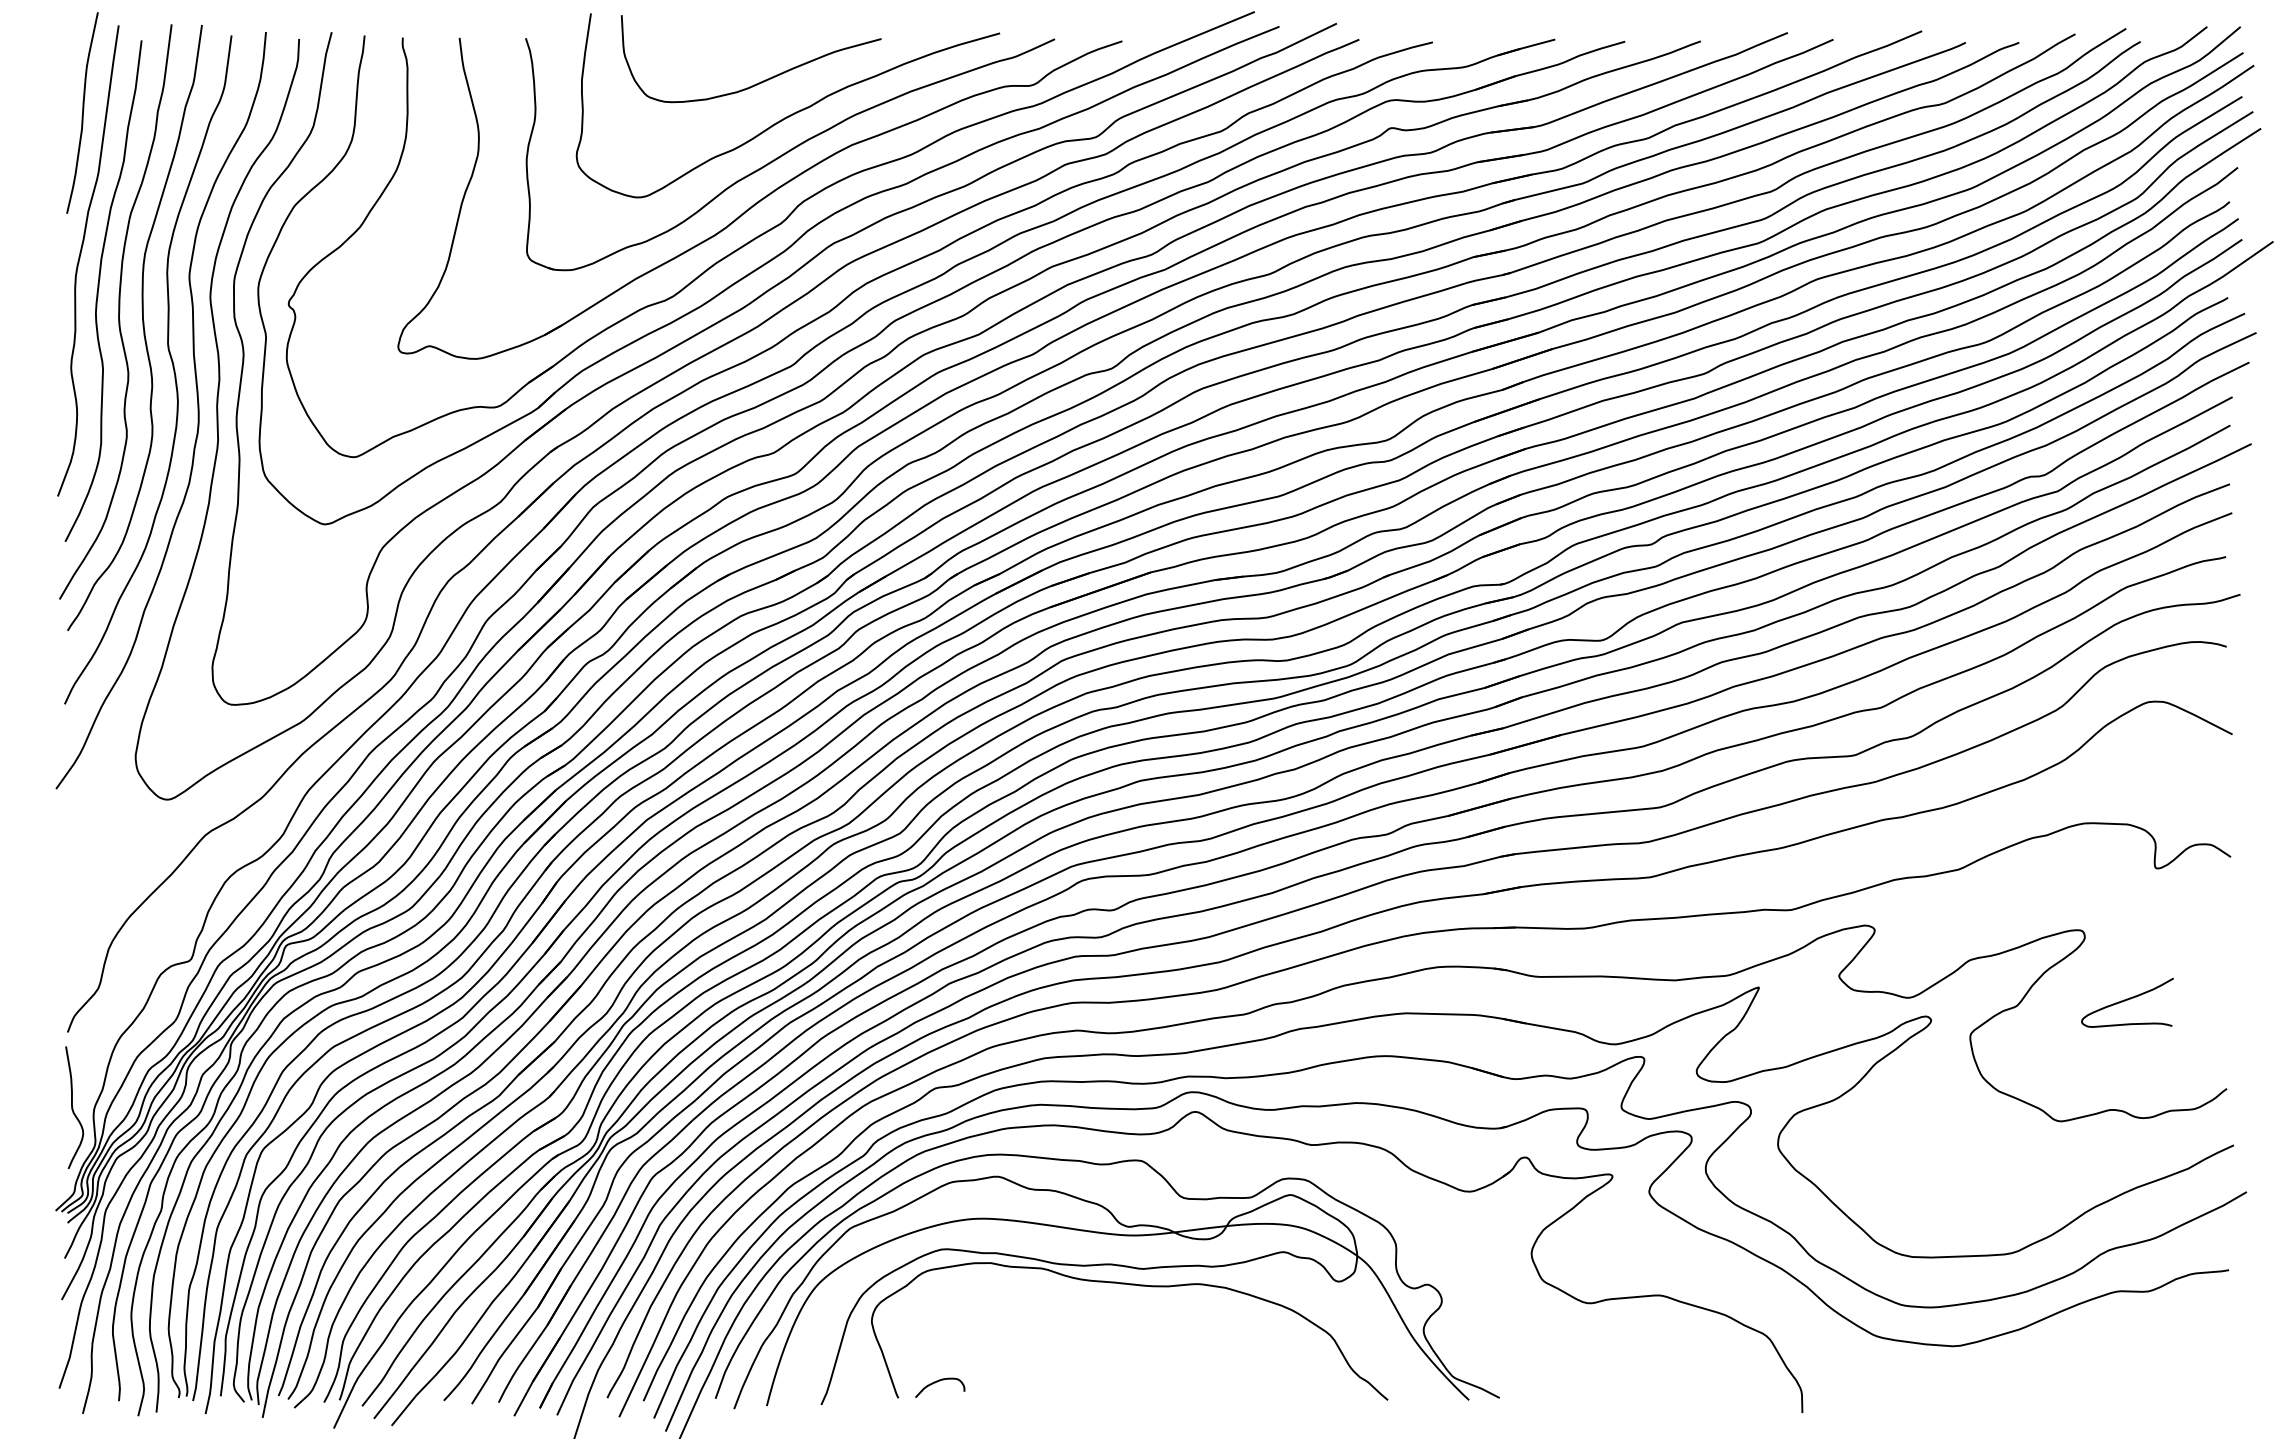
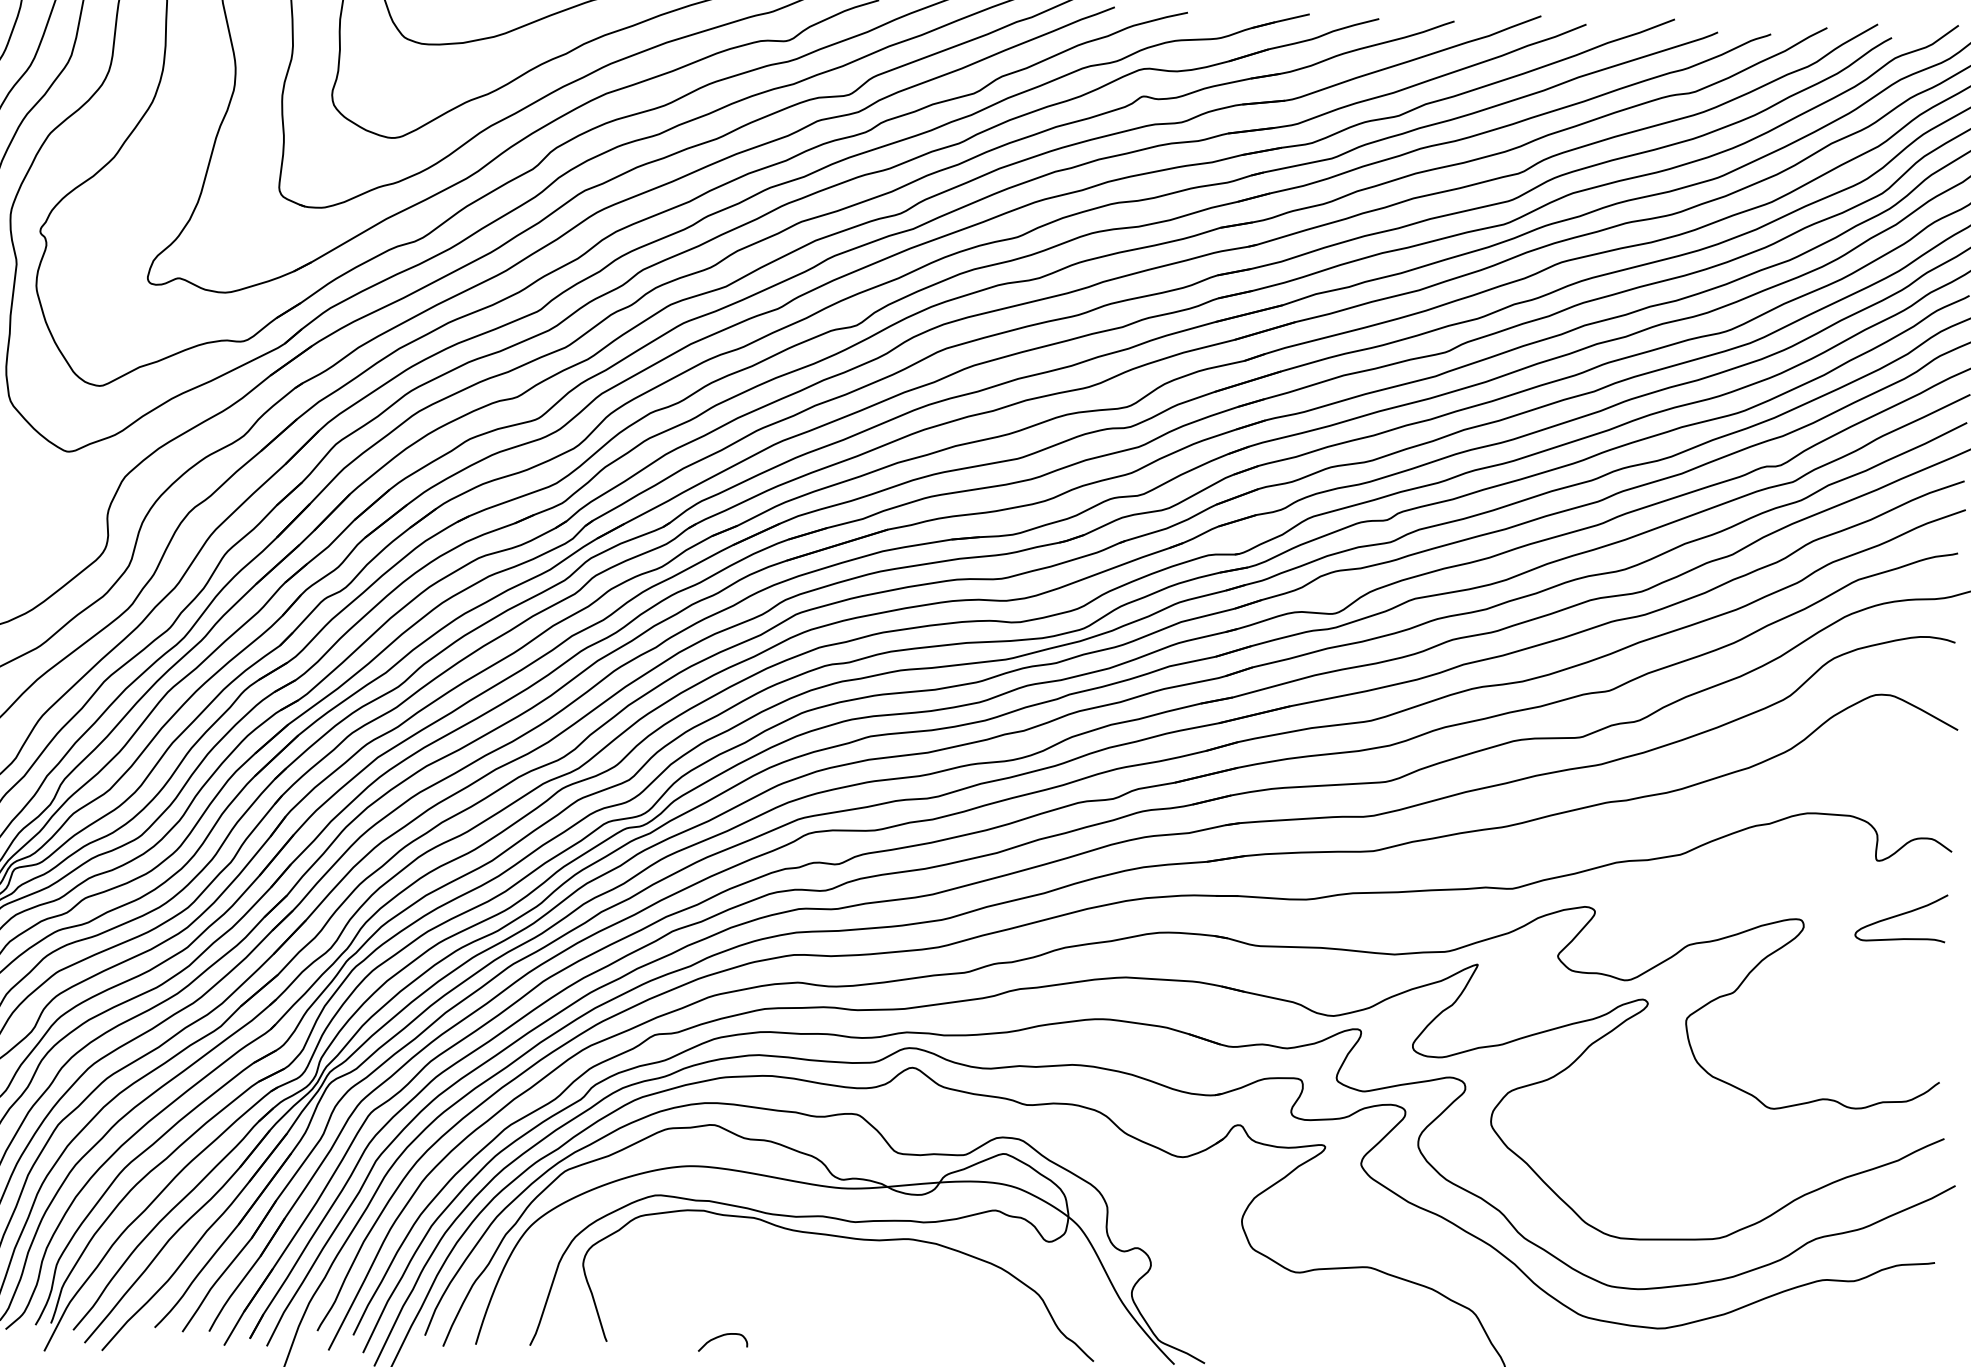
curve: (2127, 1000) -> (1901, 915), moved
curve: (937, 1382) -> (720, 1337), moved

